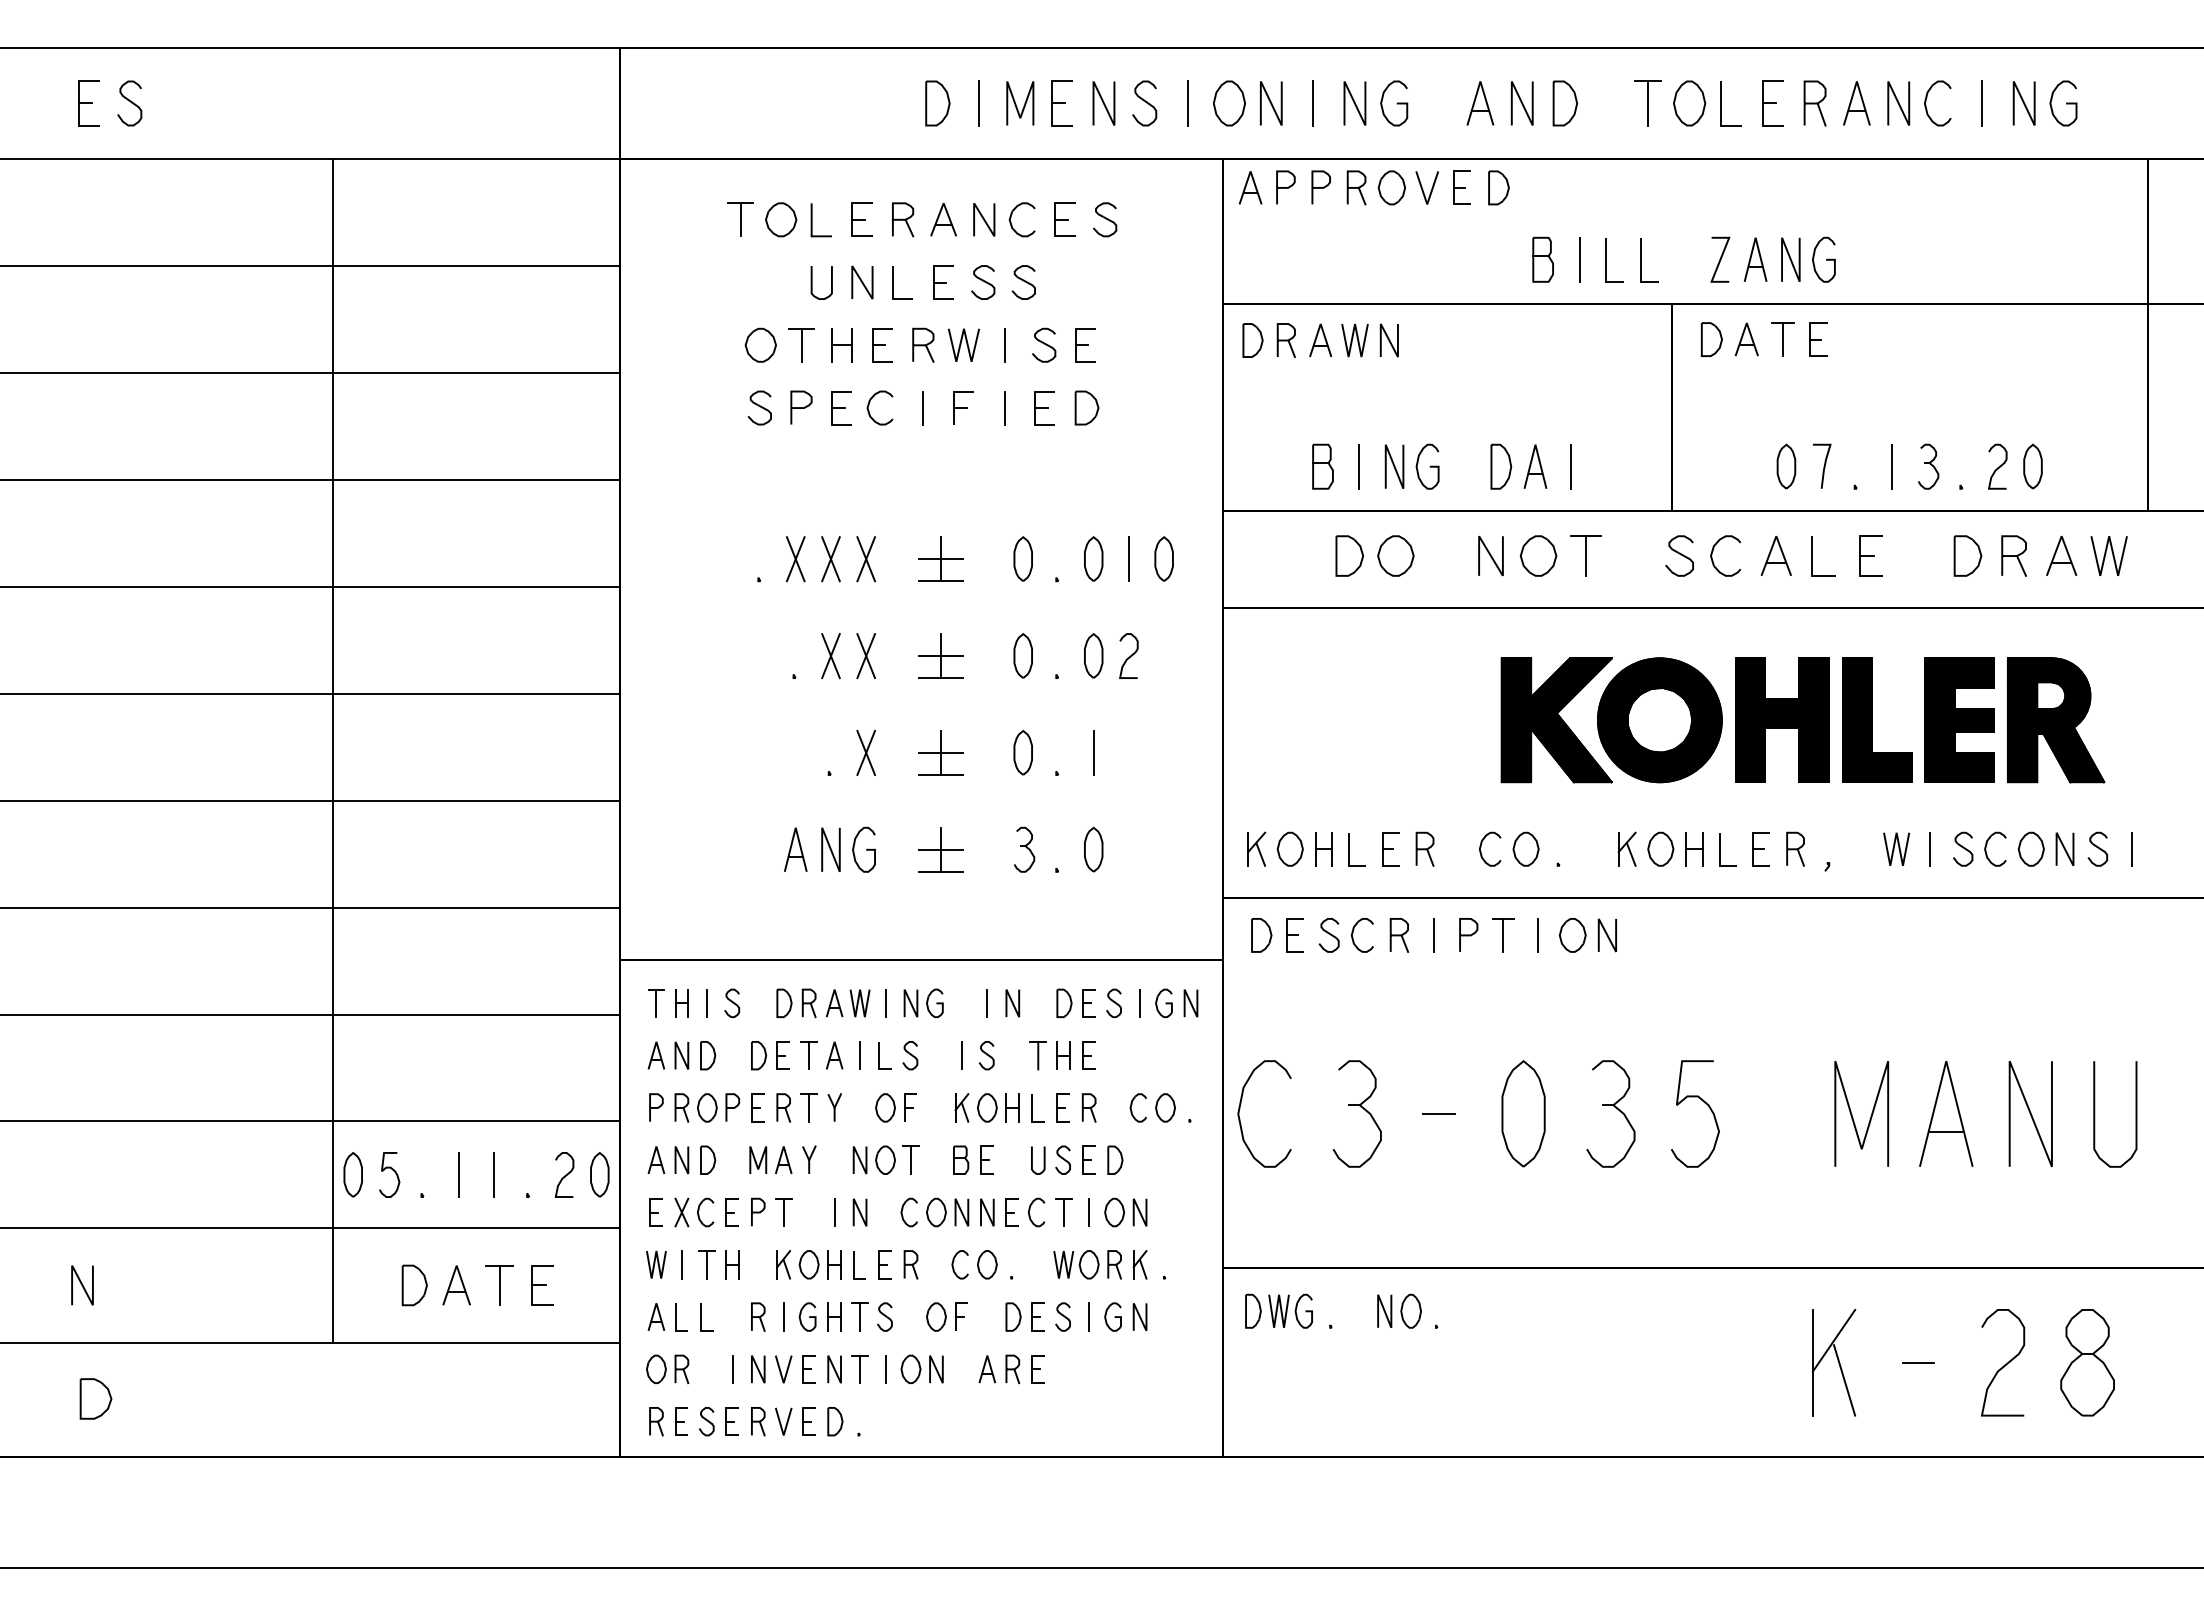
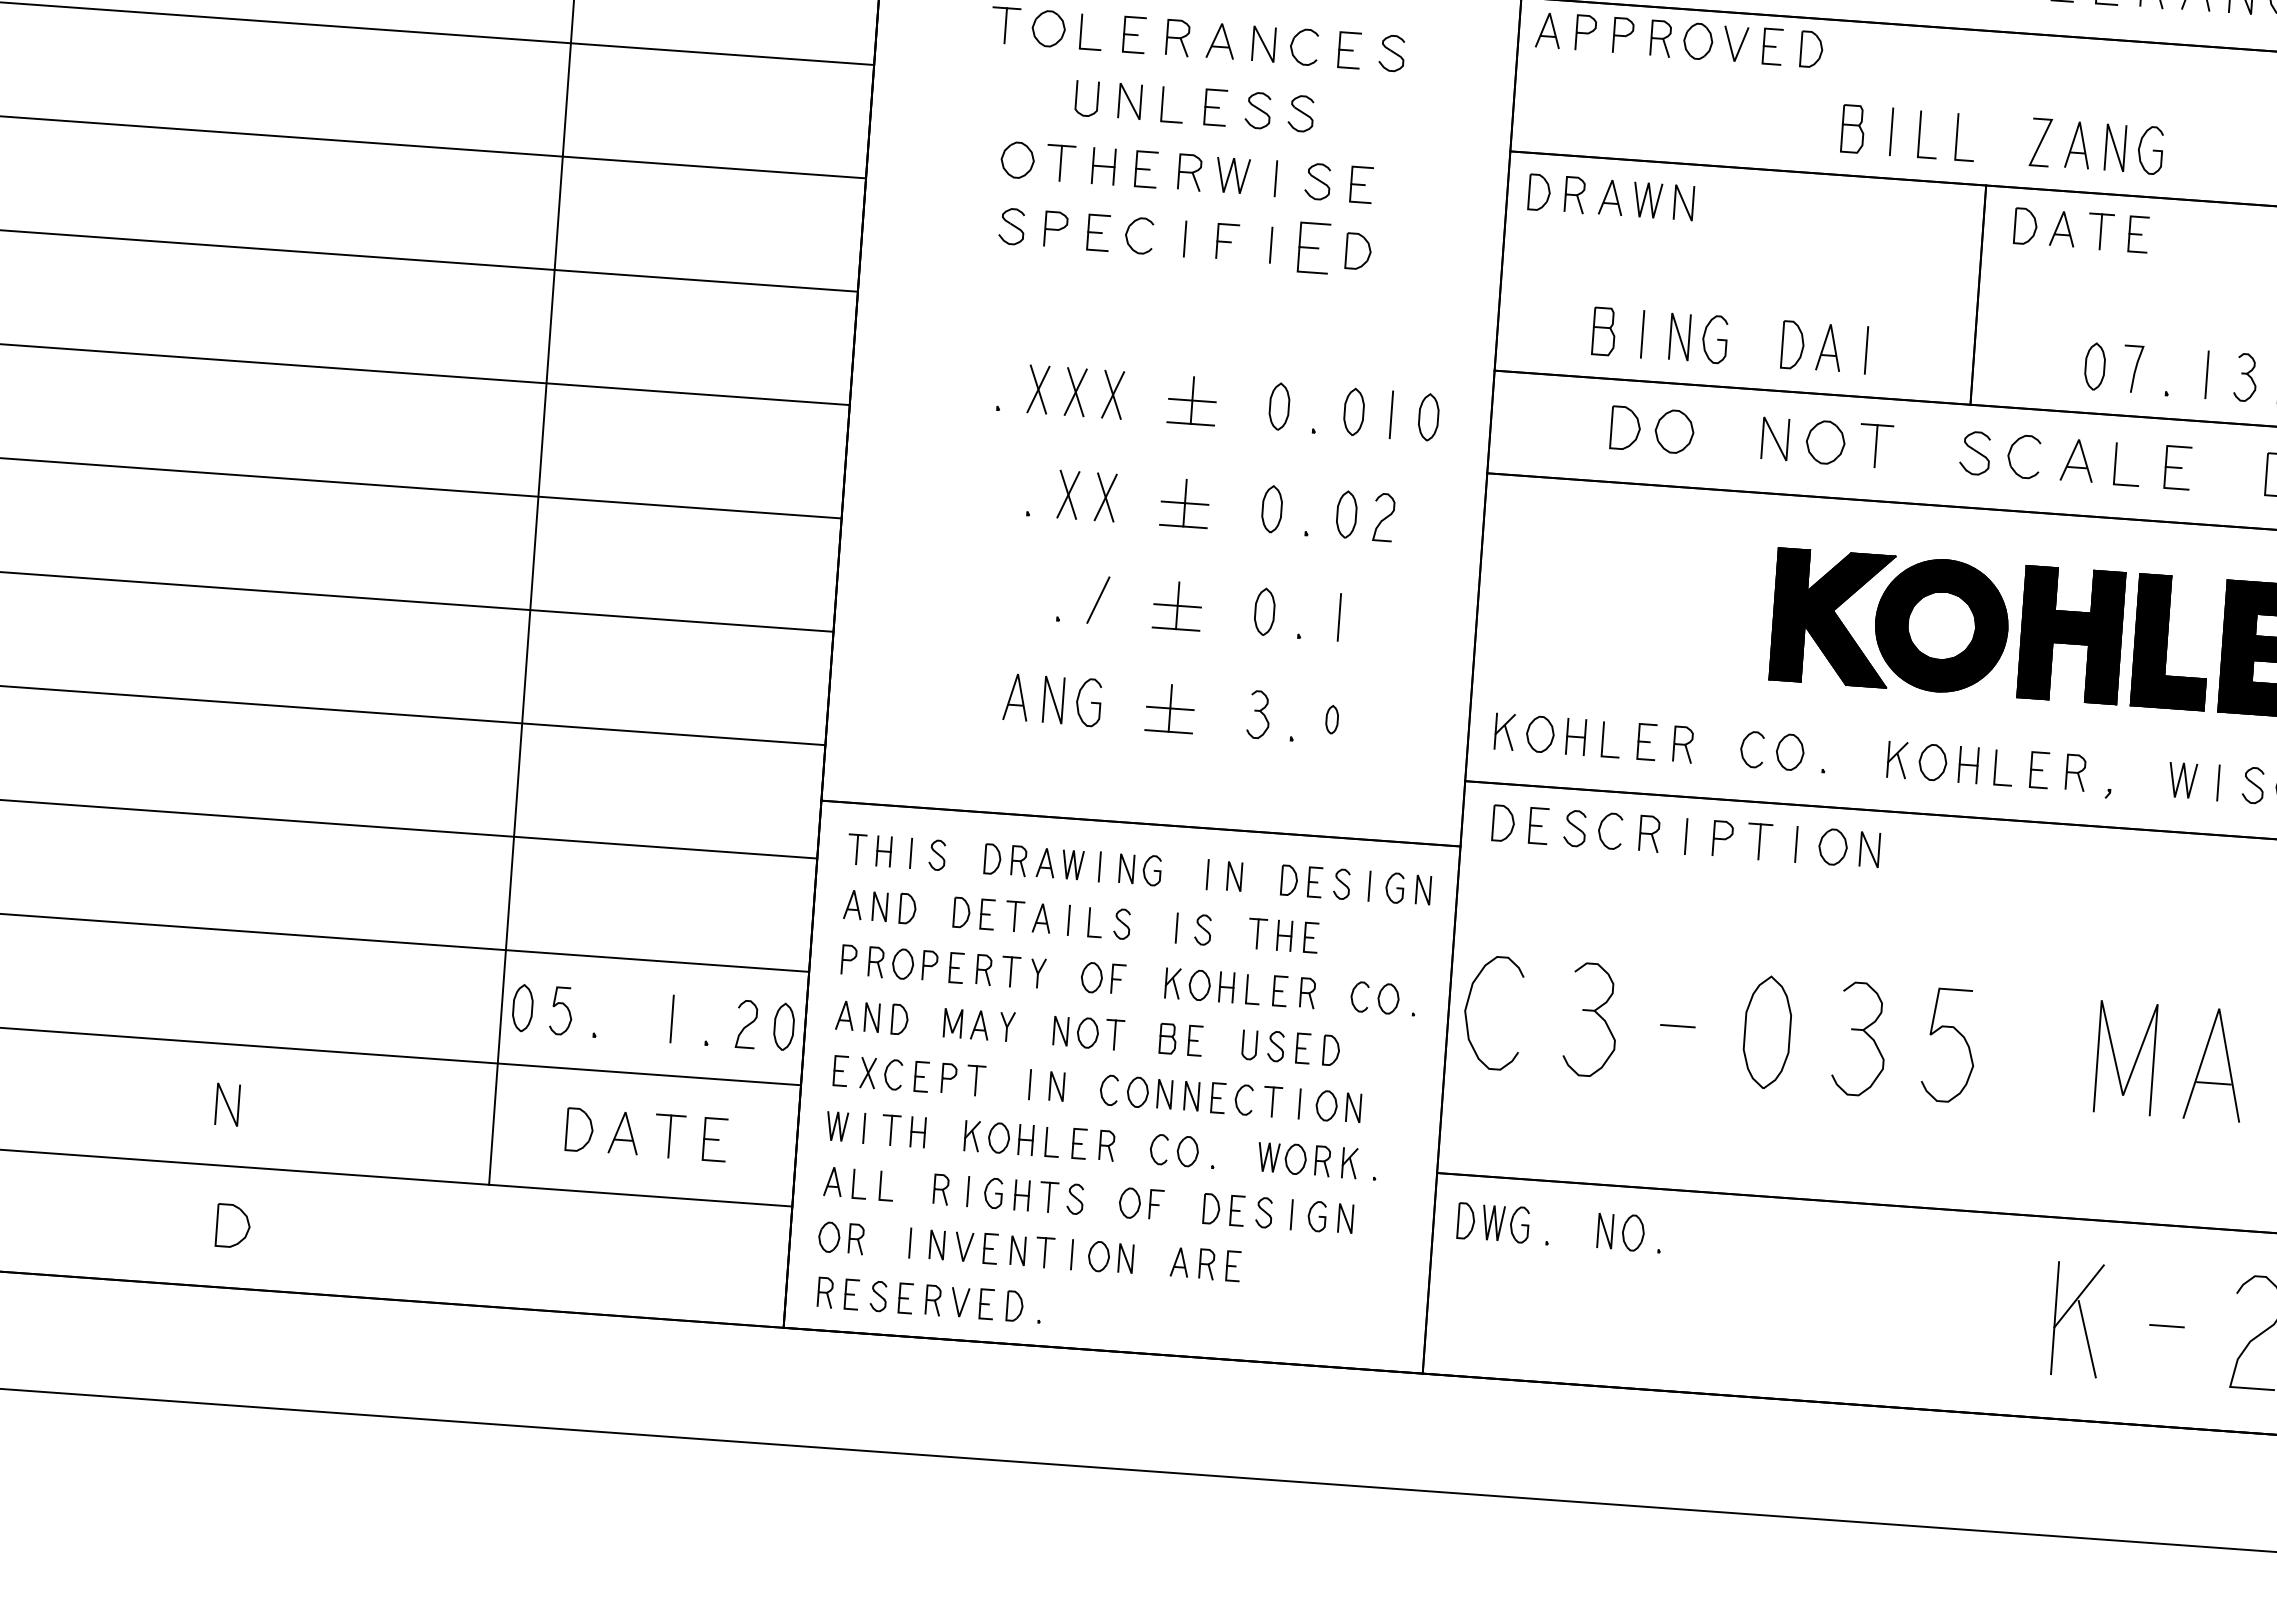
part: (1044, 408) -> (1313, 248), size x1.4
line: (866, 752) -> (1098, 599), removed
part: (1093, 849) -> (1331, 719), size x0.6
line: (458, 1174) -> (634, 1015), removed

